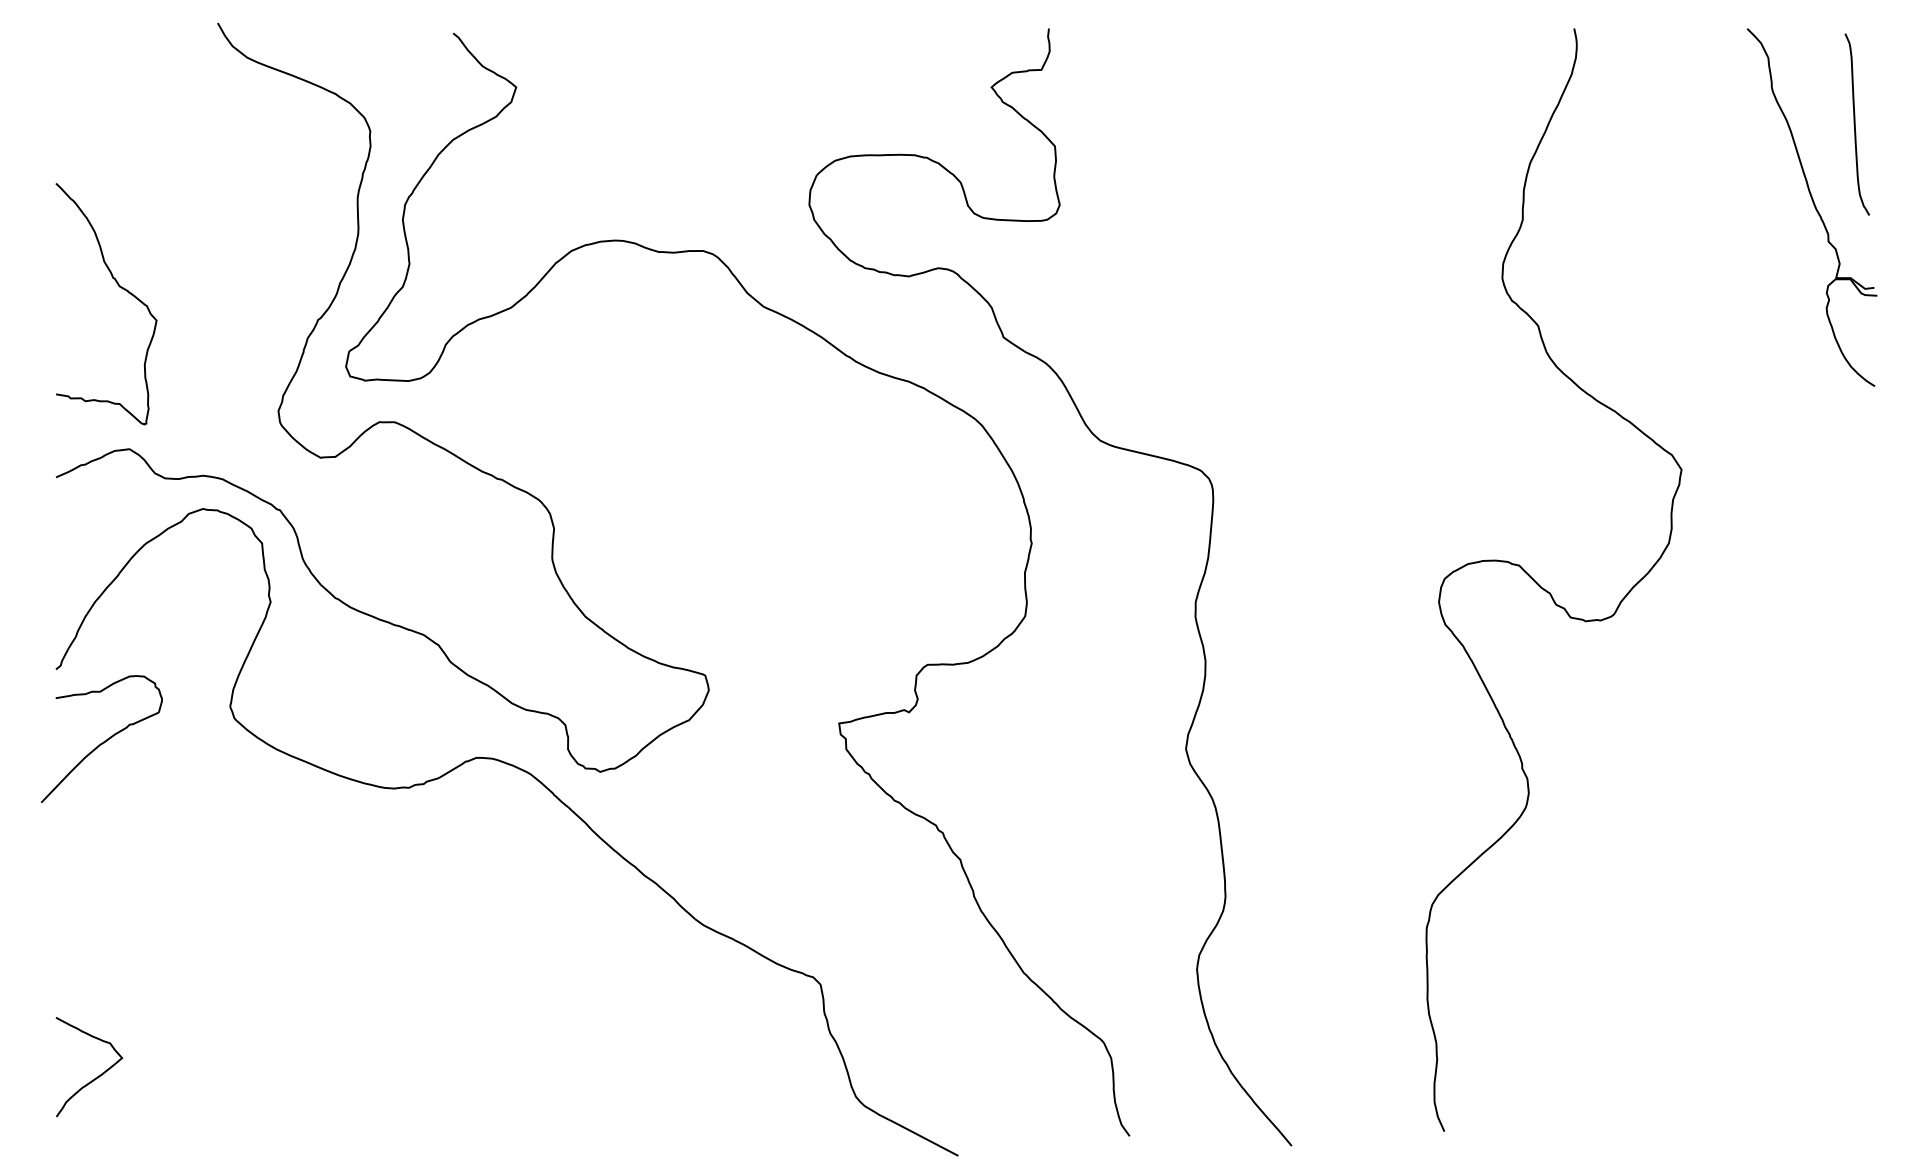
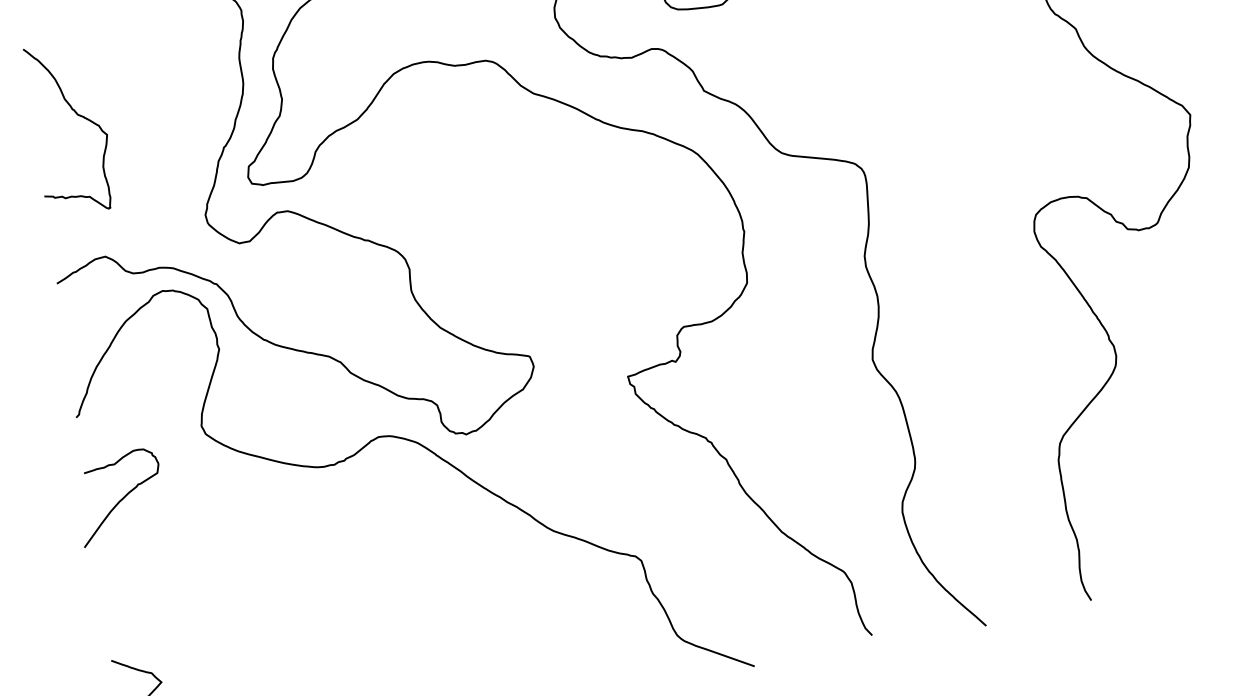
curve: (119, 287) -> (77, 115), moved
curve: (103, 741) -> (121, 498), moved

